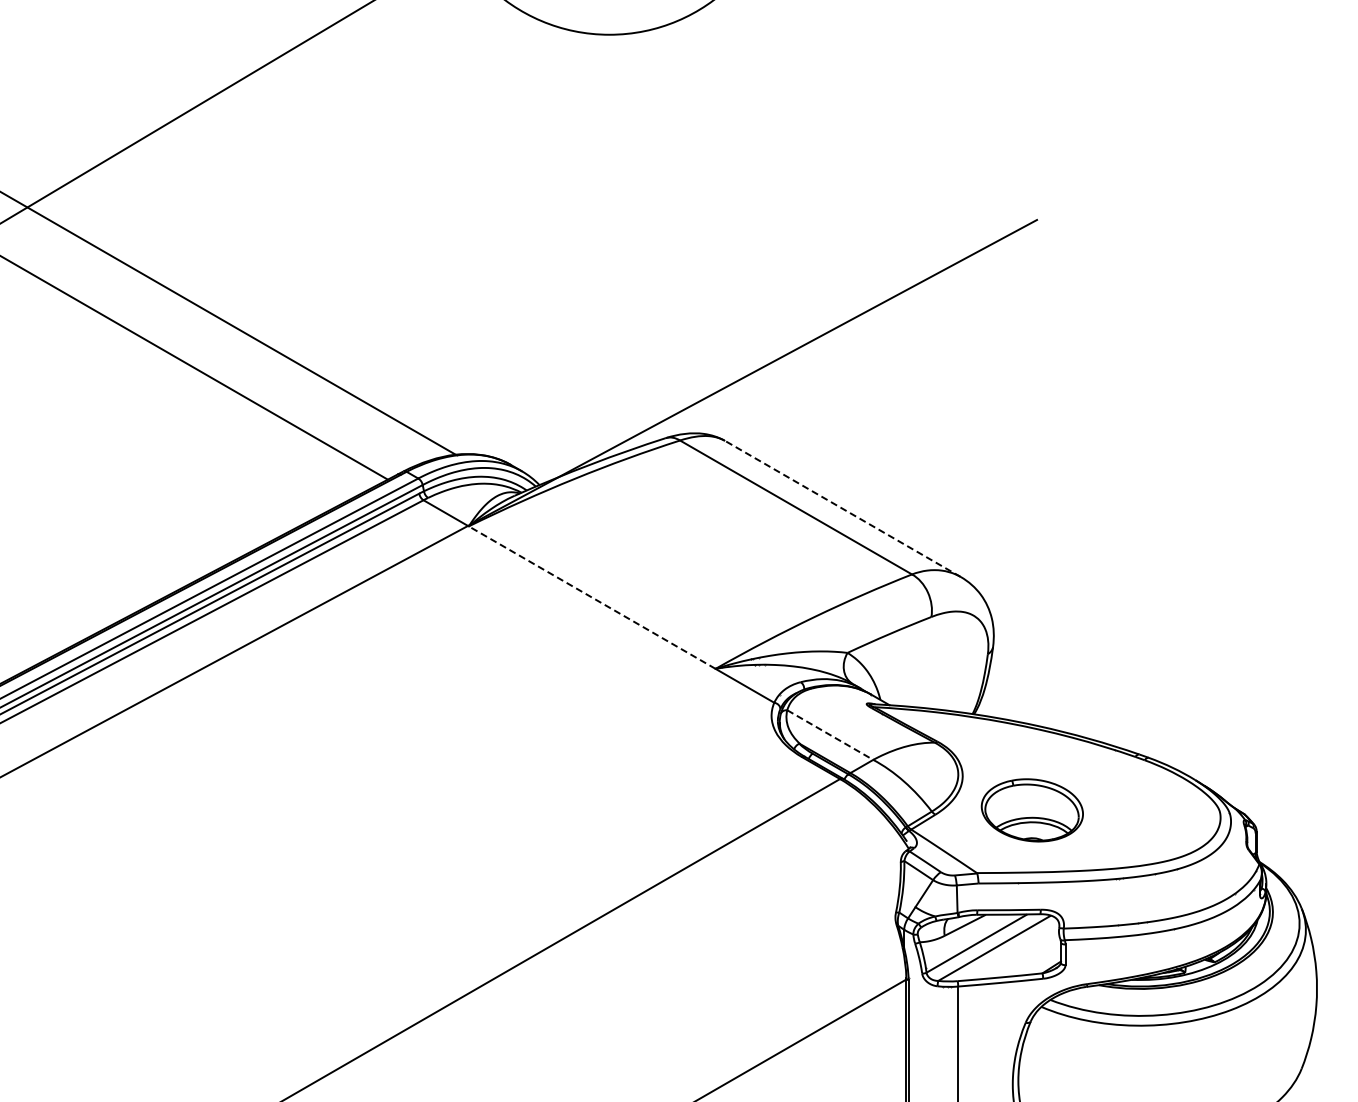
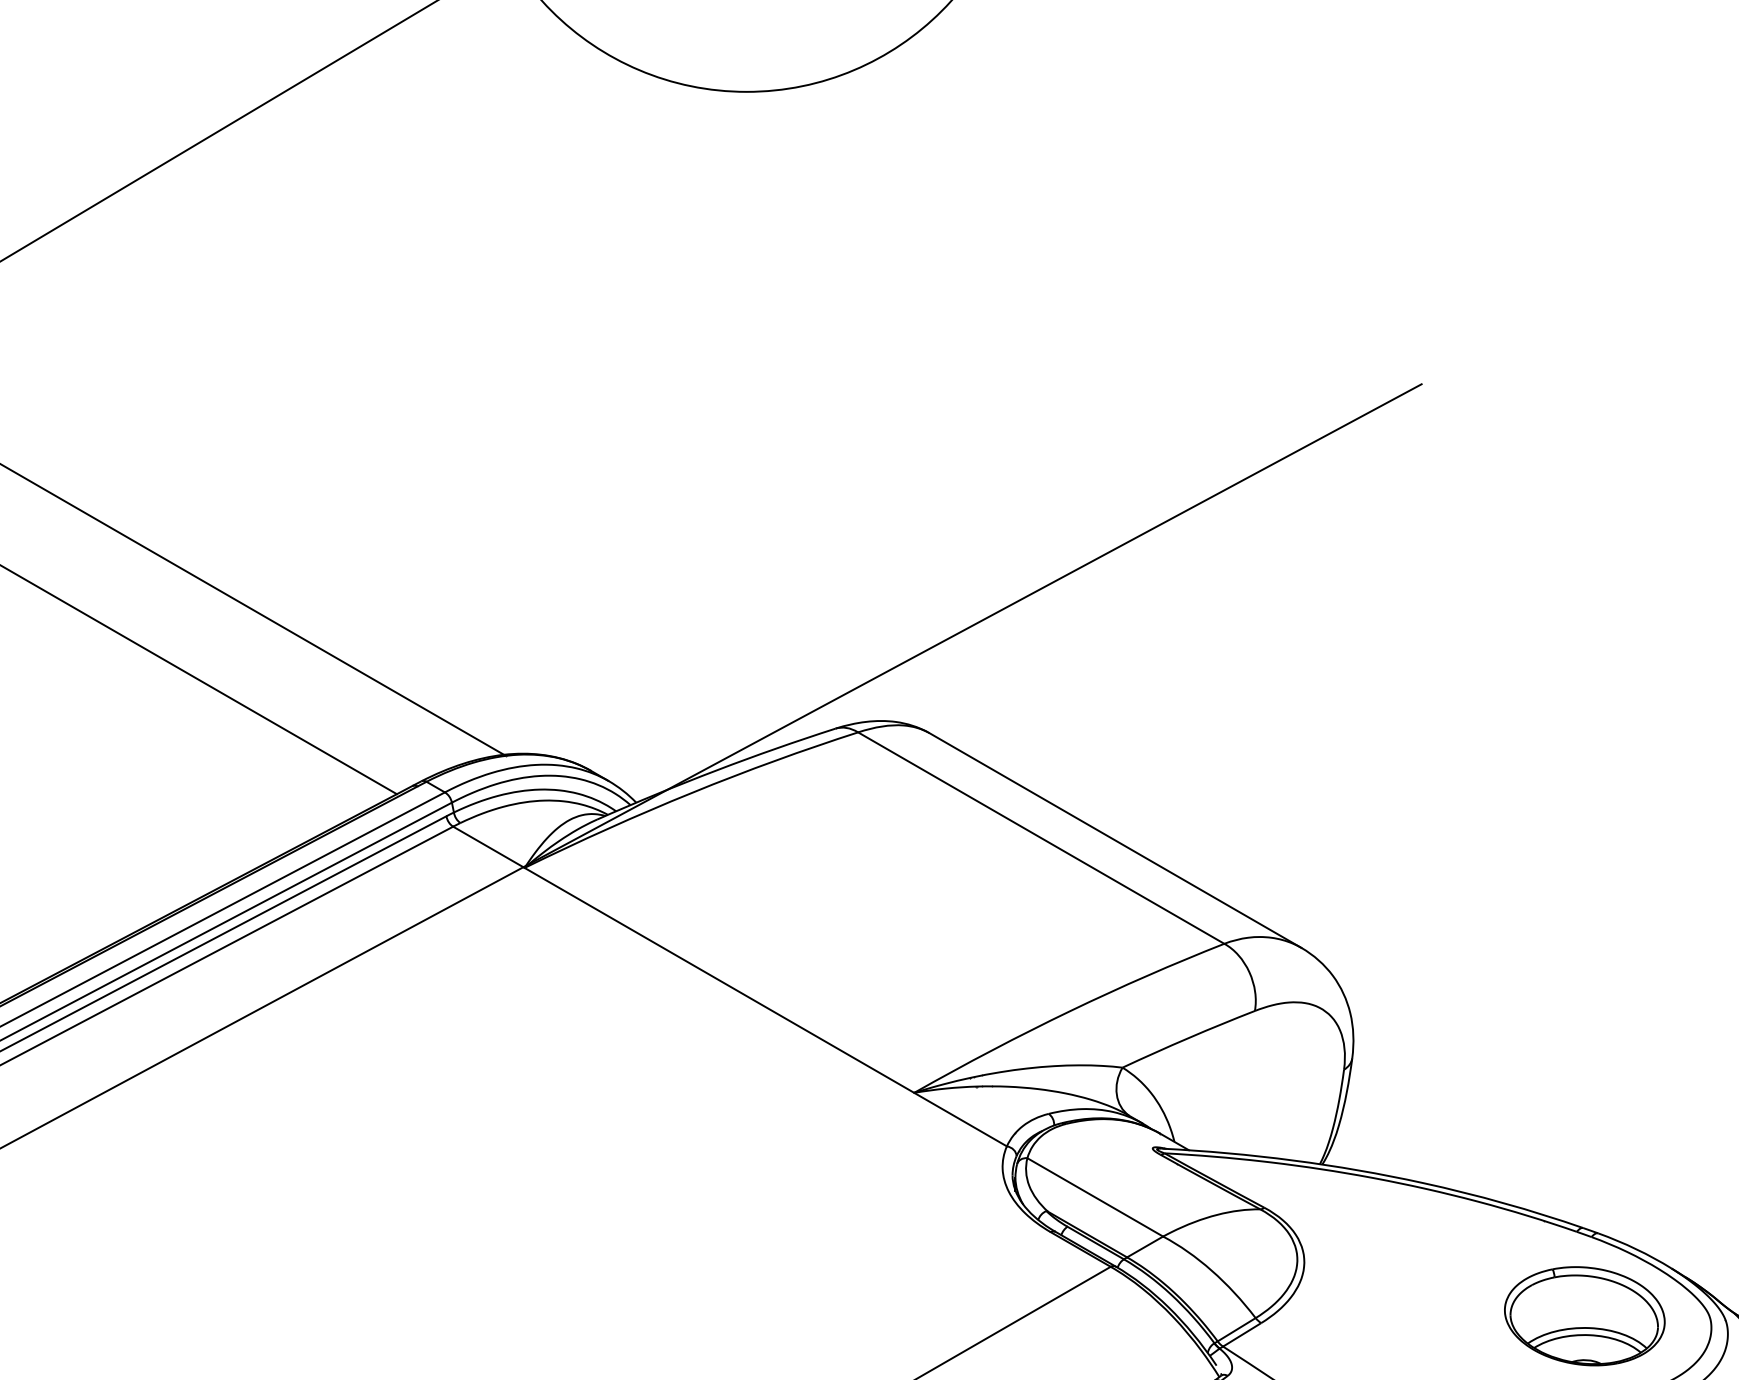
line: (842, 508) -> (1114, 839), dashed -> solid
line: (591, 597) -> (718, 980), dashed -> solid
line: (830, 735) -> (1095, 1198), dashed -> solid
part: (1031, 810) -> (1583, 1316), moved

